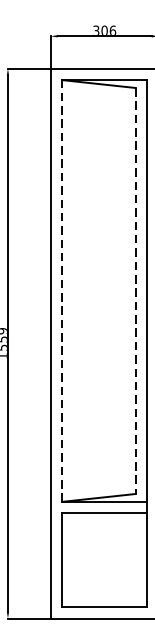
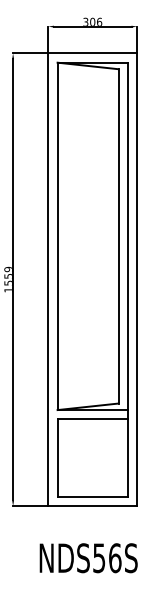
line: (61, 291) -> (57, 236), dashed -> solid
line: (135, 291) -> (118, 236), dashed -> solid

